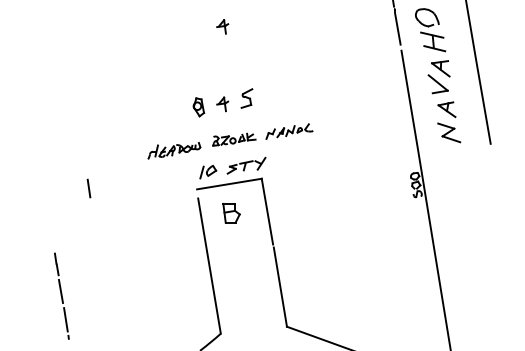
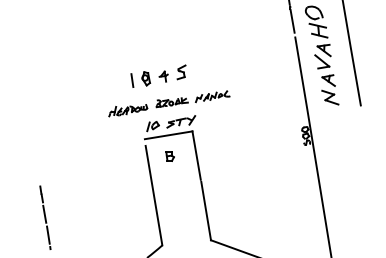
part: (222, 26) -> (163, 19), removed
line: (89, 188) -> (132, 80), moved
part: (230, 212) -> (169, 156), size x0.62

